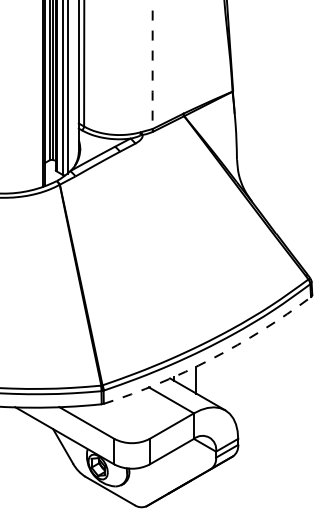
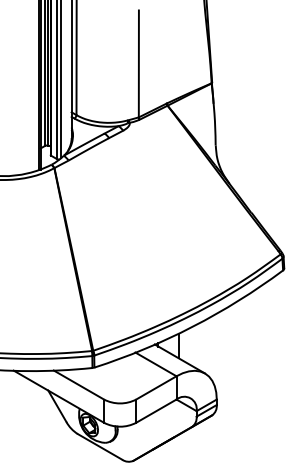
line: (152, 70) -> (138, 64), dashed -> solid
arc: (211, 358) -> (192, 326), dashed -> solid

